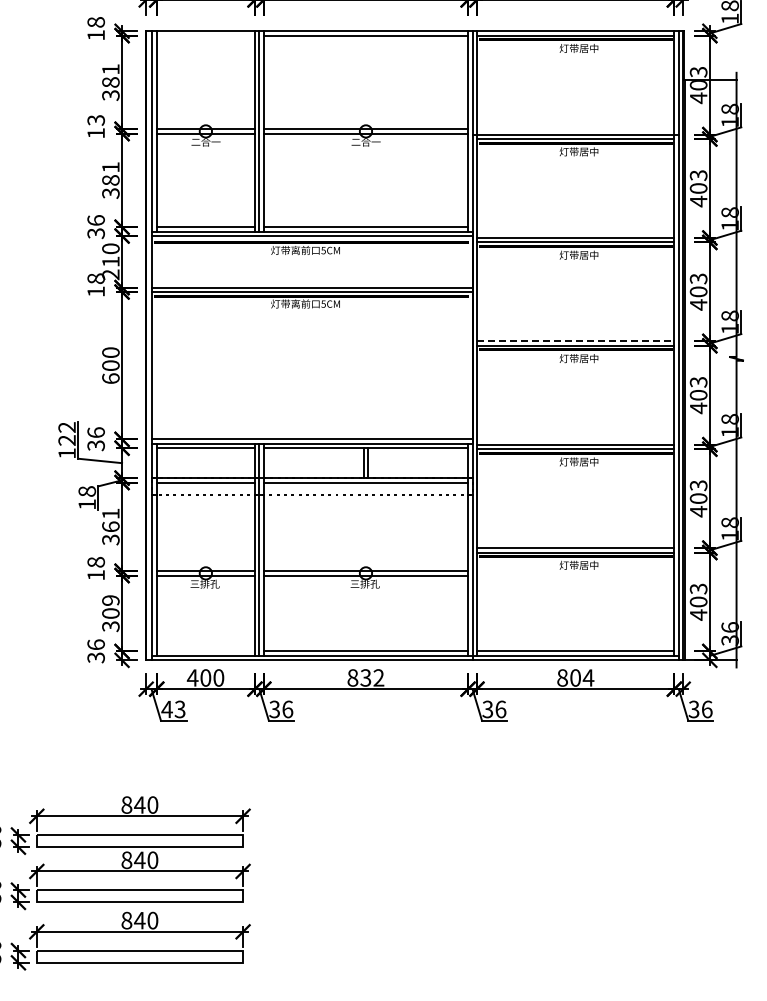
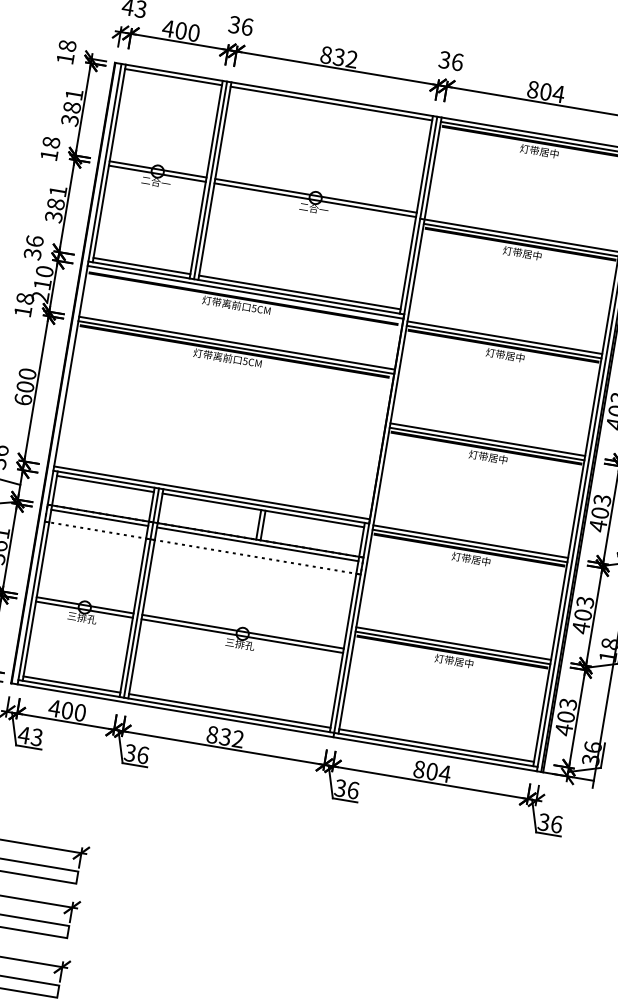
line: (205, 35) -> (173, 76), added
text: (95, 120) -> (50, 142), 13 -> 18
line: (575, 341) -> (487, 439), dashed -> solid
line: (205, 651) -> (71, 684), added

